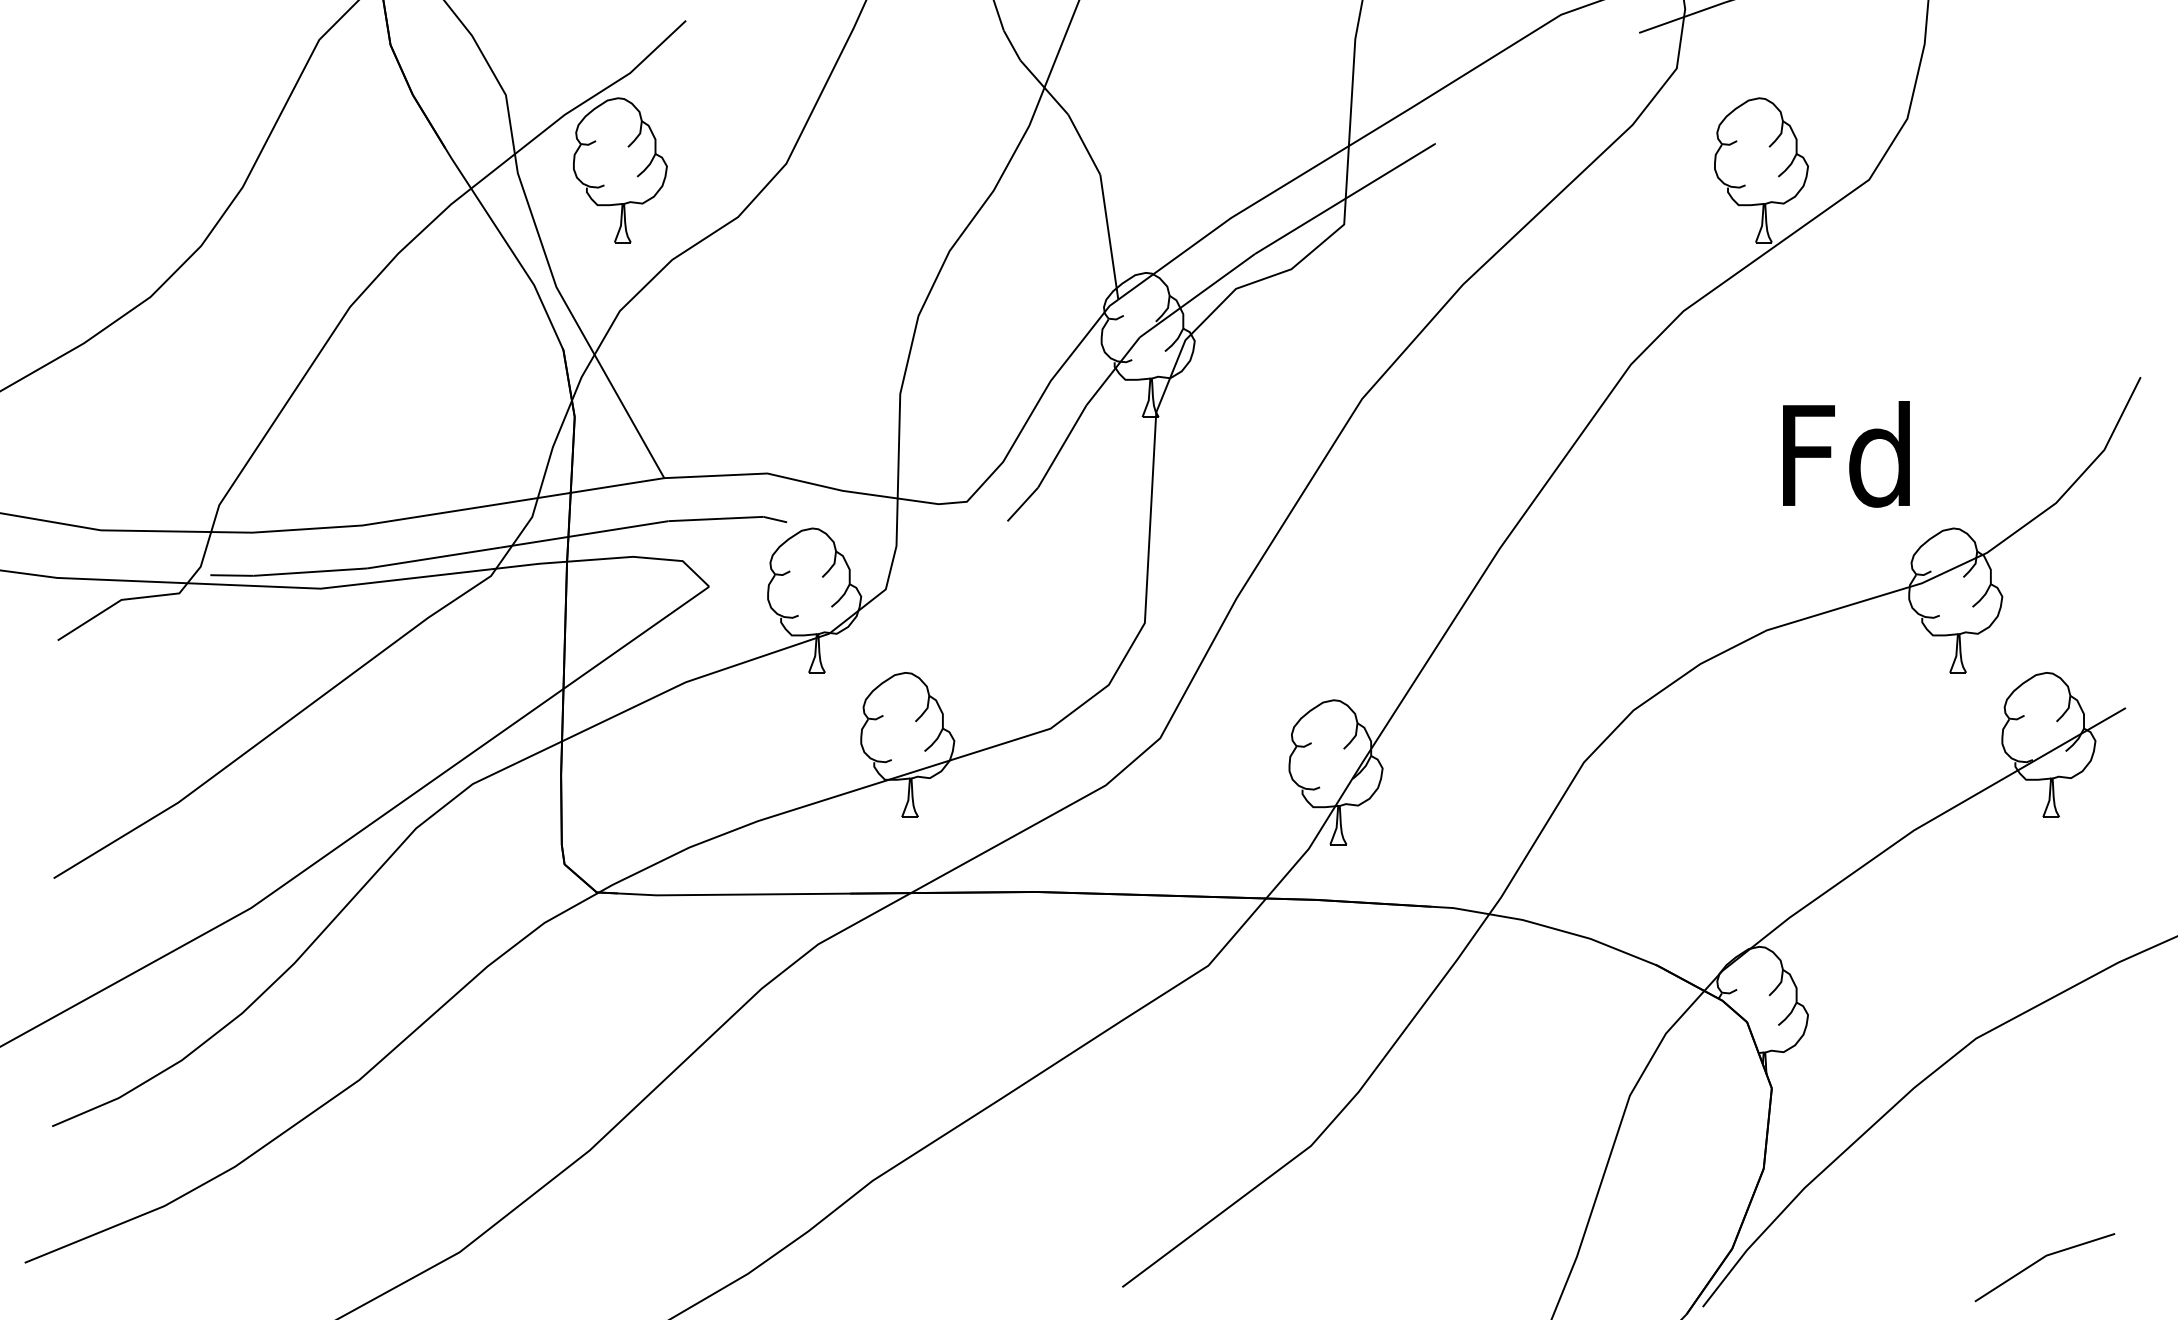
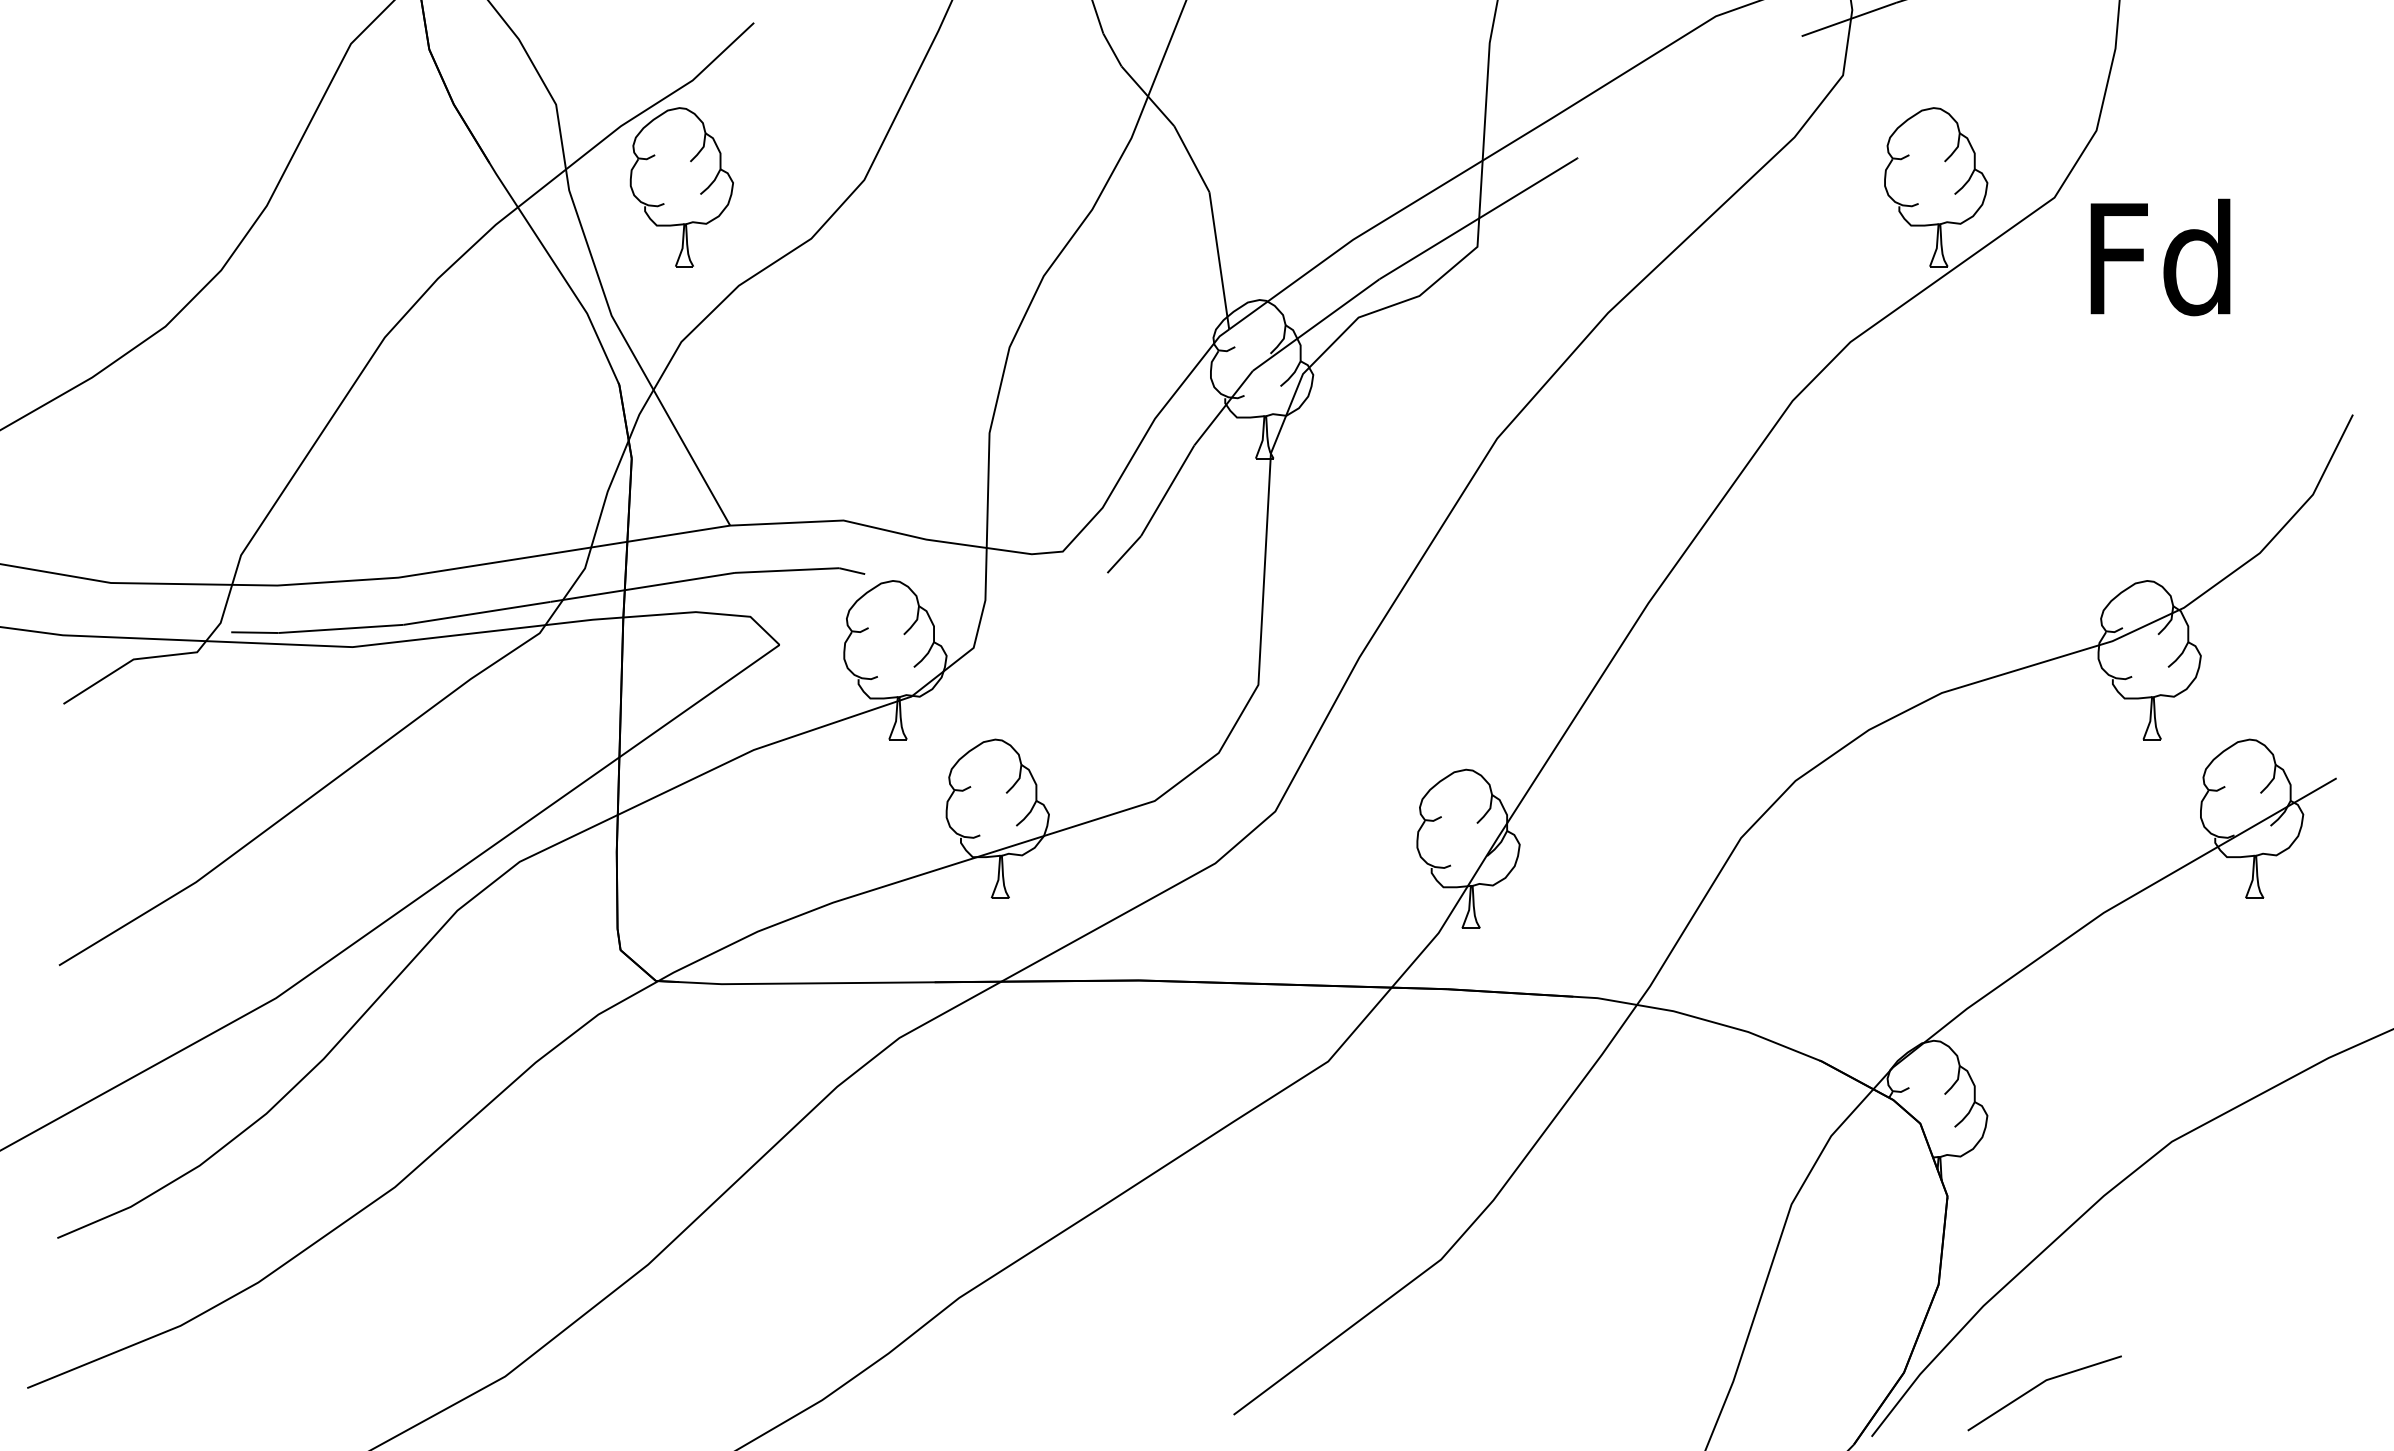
text: (1846, 454) -> (2160, 257), moved
line: (2041, 1260) -> (2040, 1385), moved

